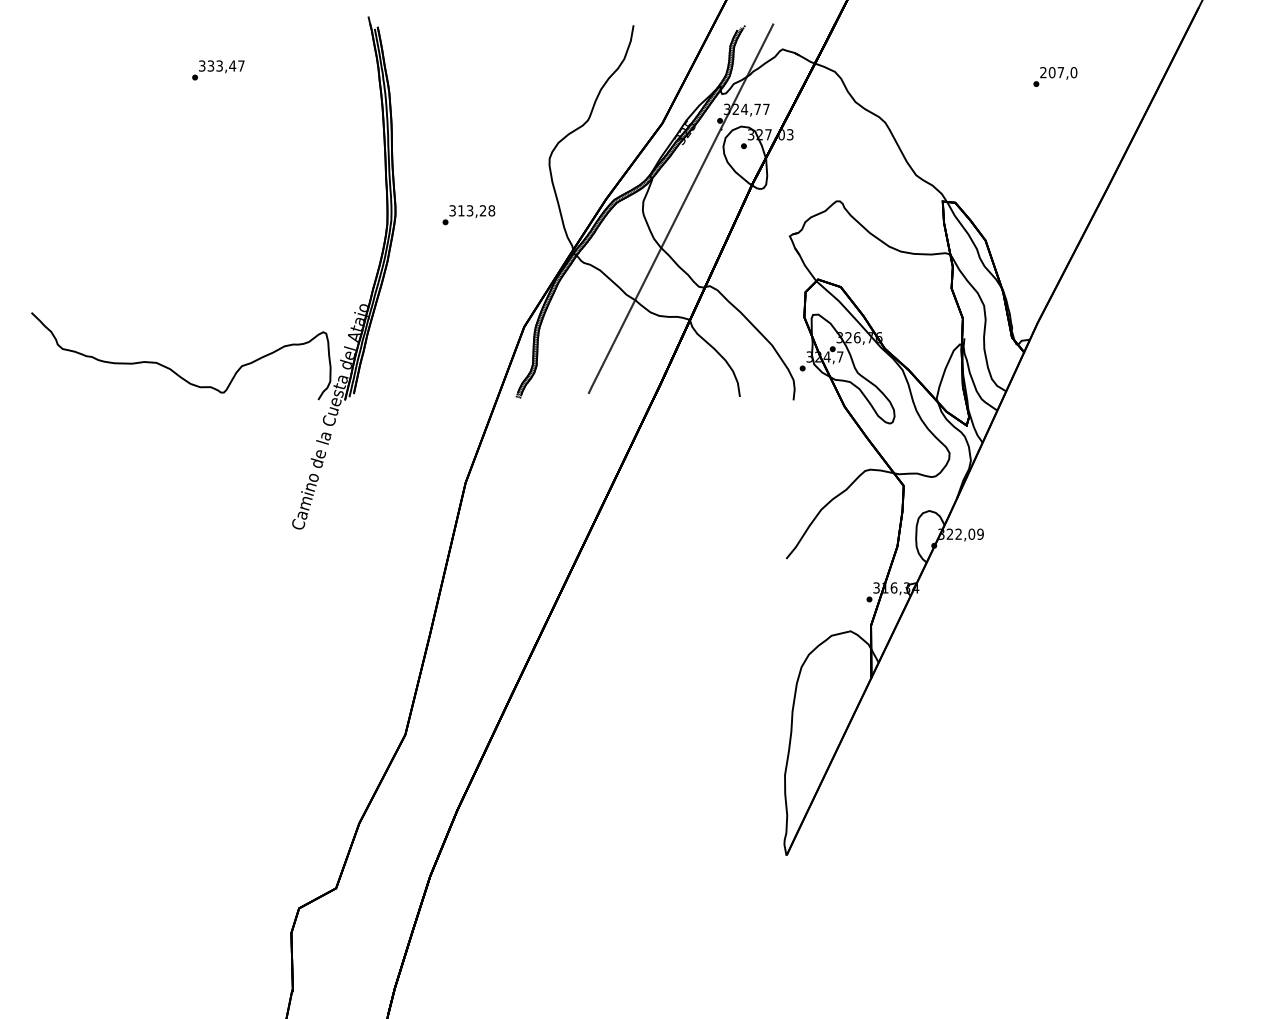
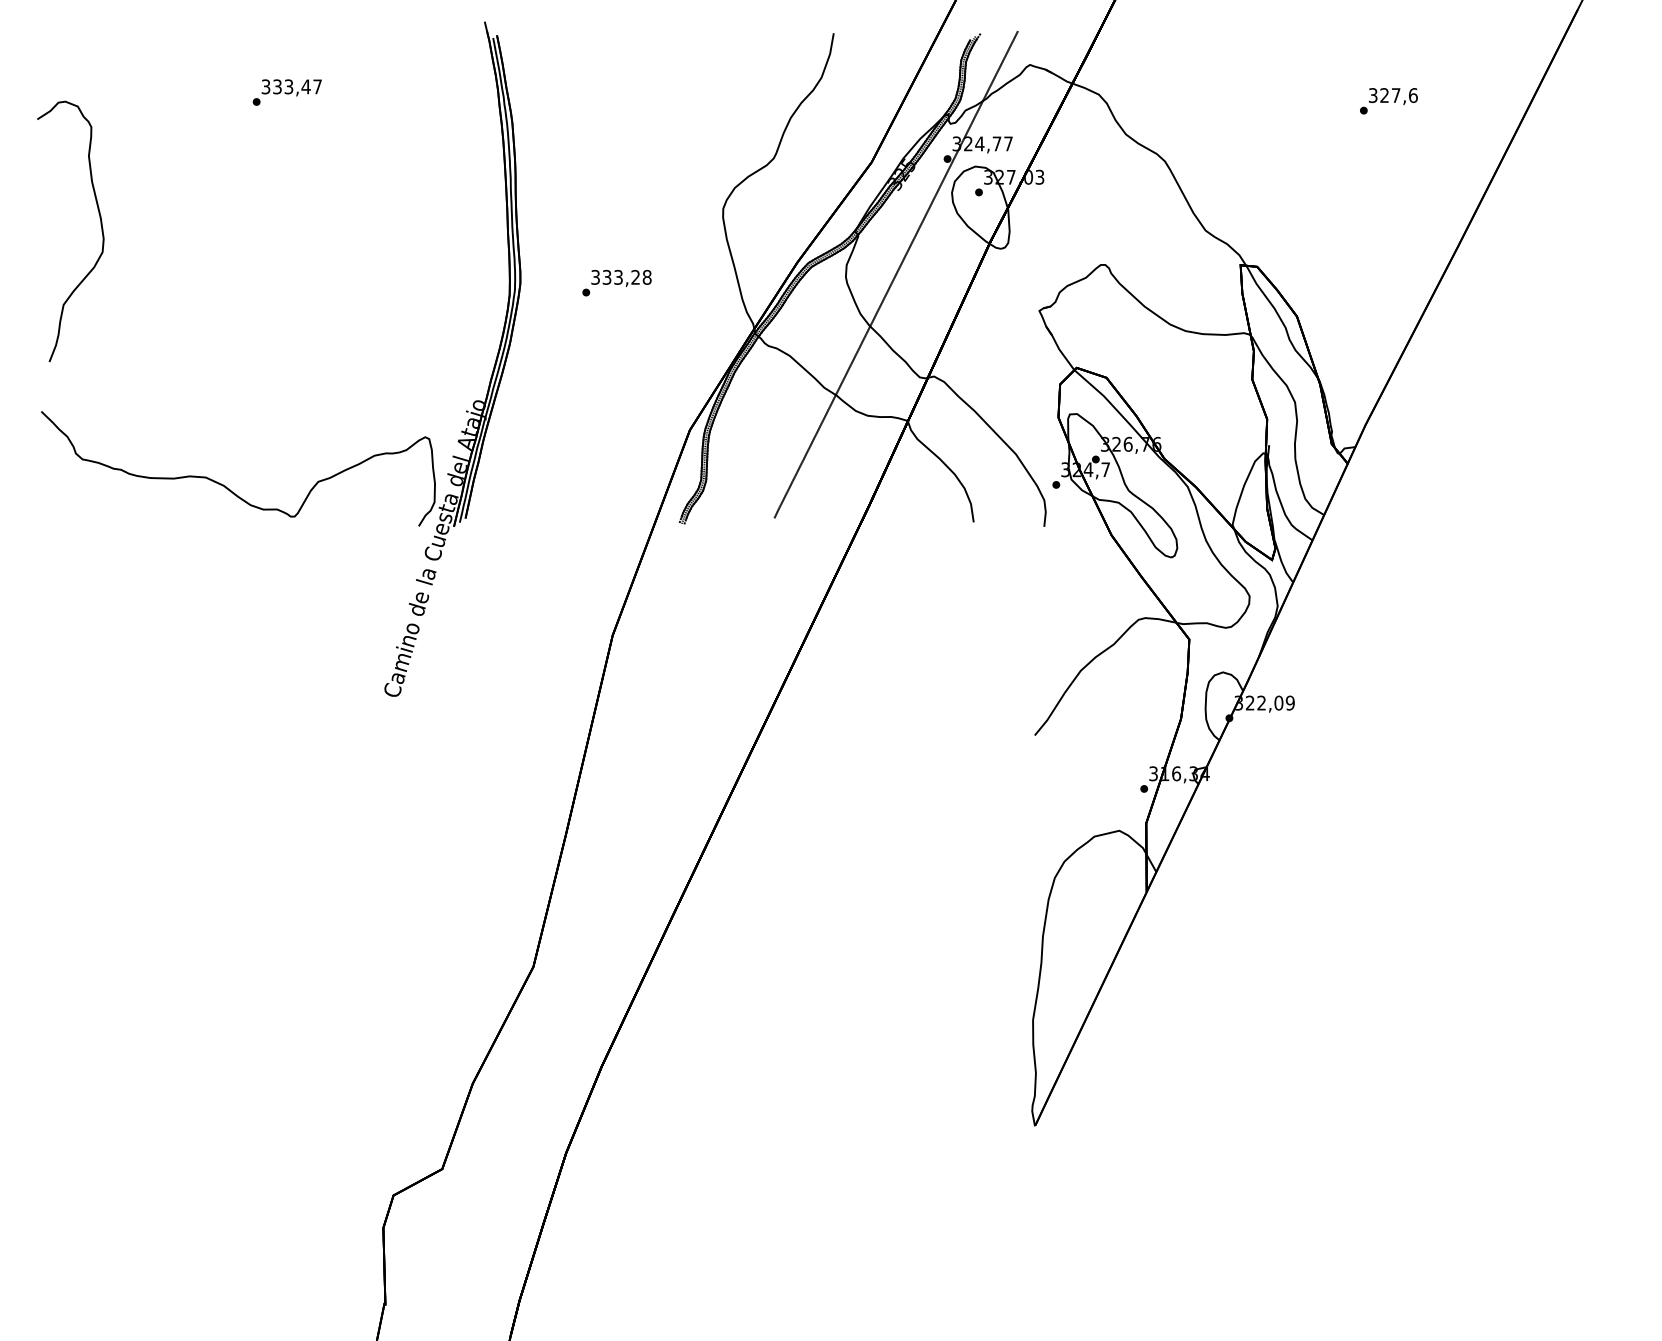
text: (1058, 72) -> (1392, 95), 207,0 -> 327,6
curve: (76, 173) -> (100, 228), added
text: (461, 210) -> (607, 276), 313,28 -> 333,28

